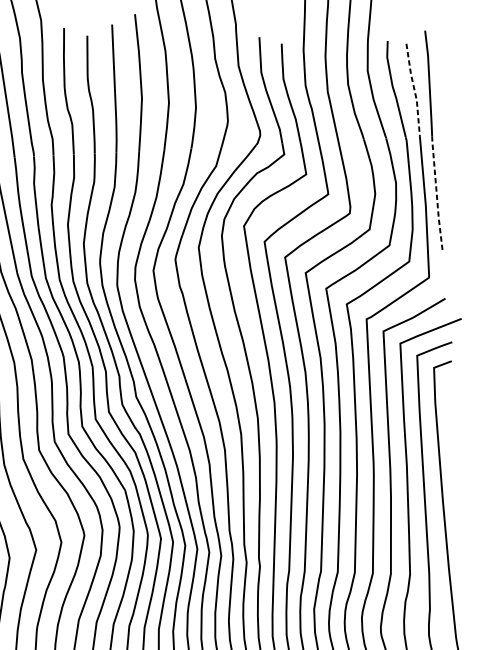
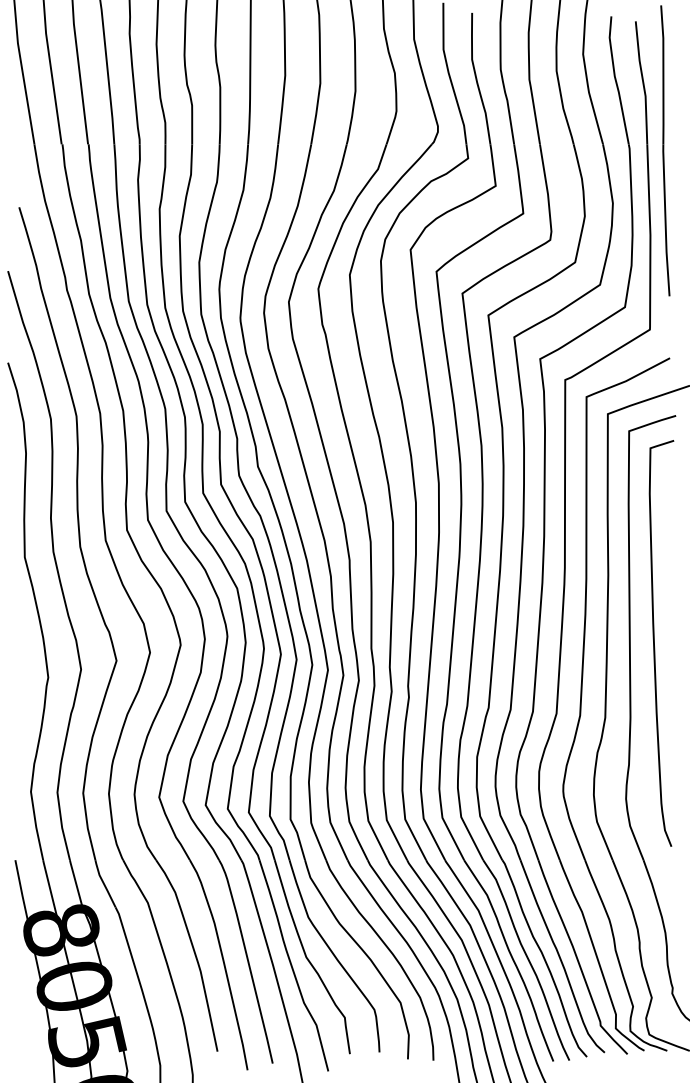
line: (414, 90) -> (643, 83), dashed -> solid
line: (436, 194) -> (665, 220), dashed -> solid

